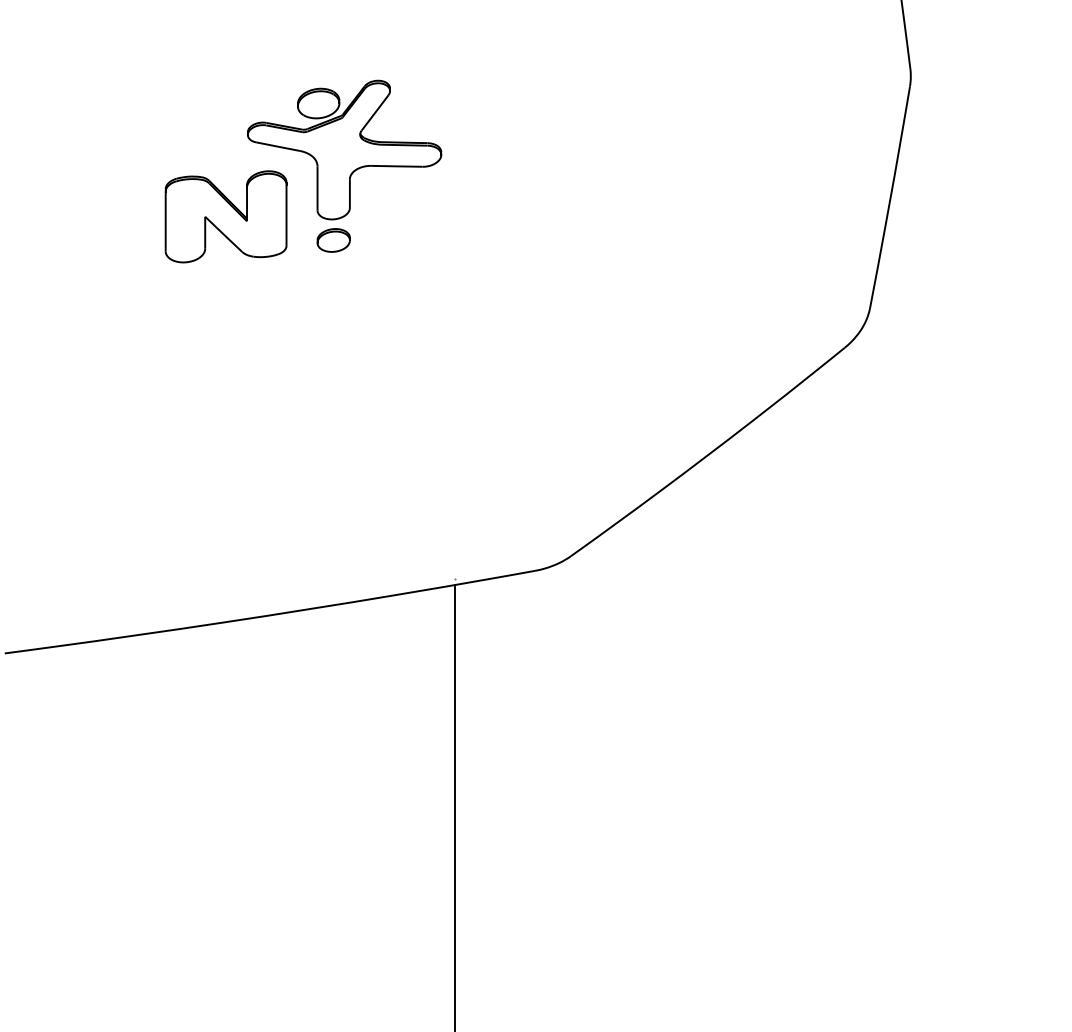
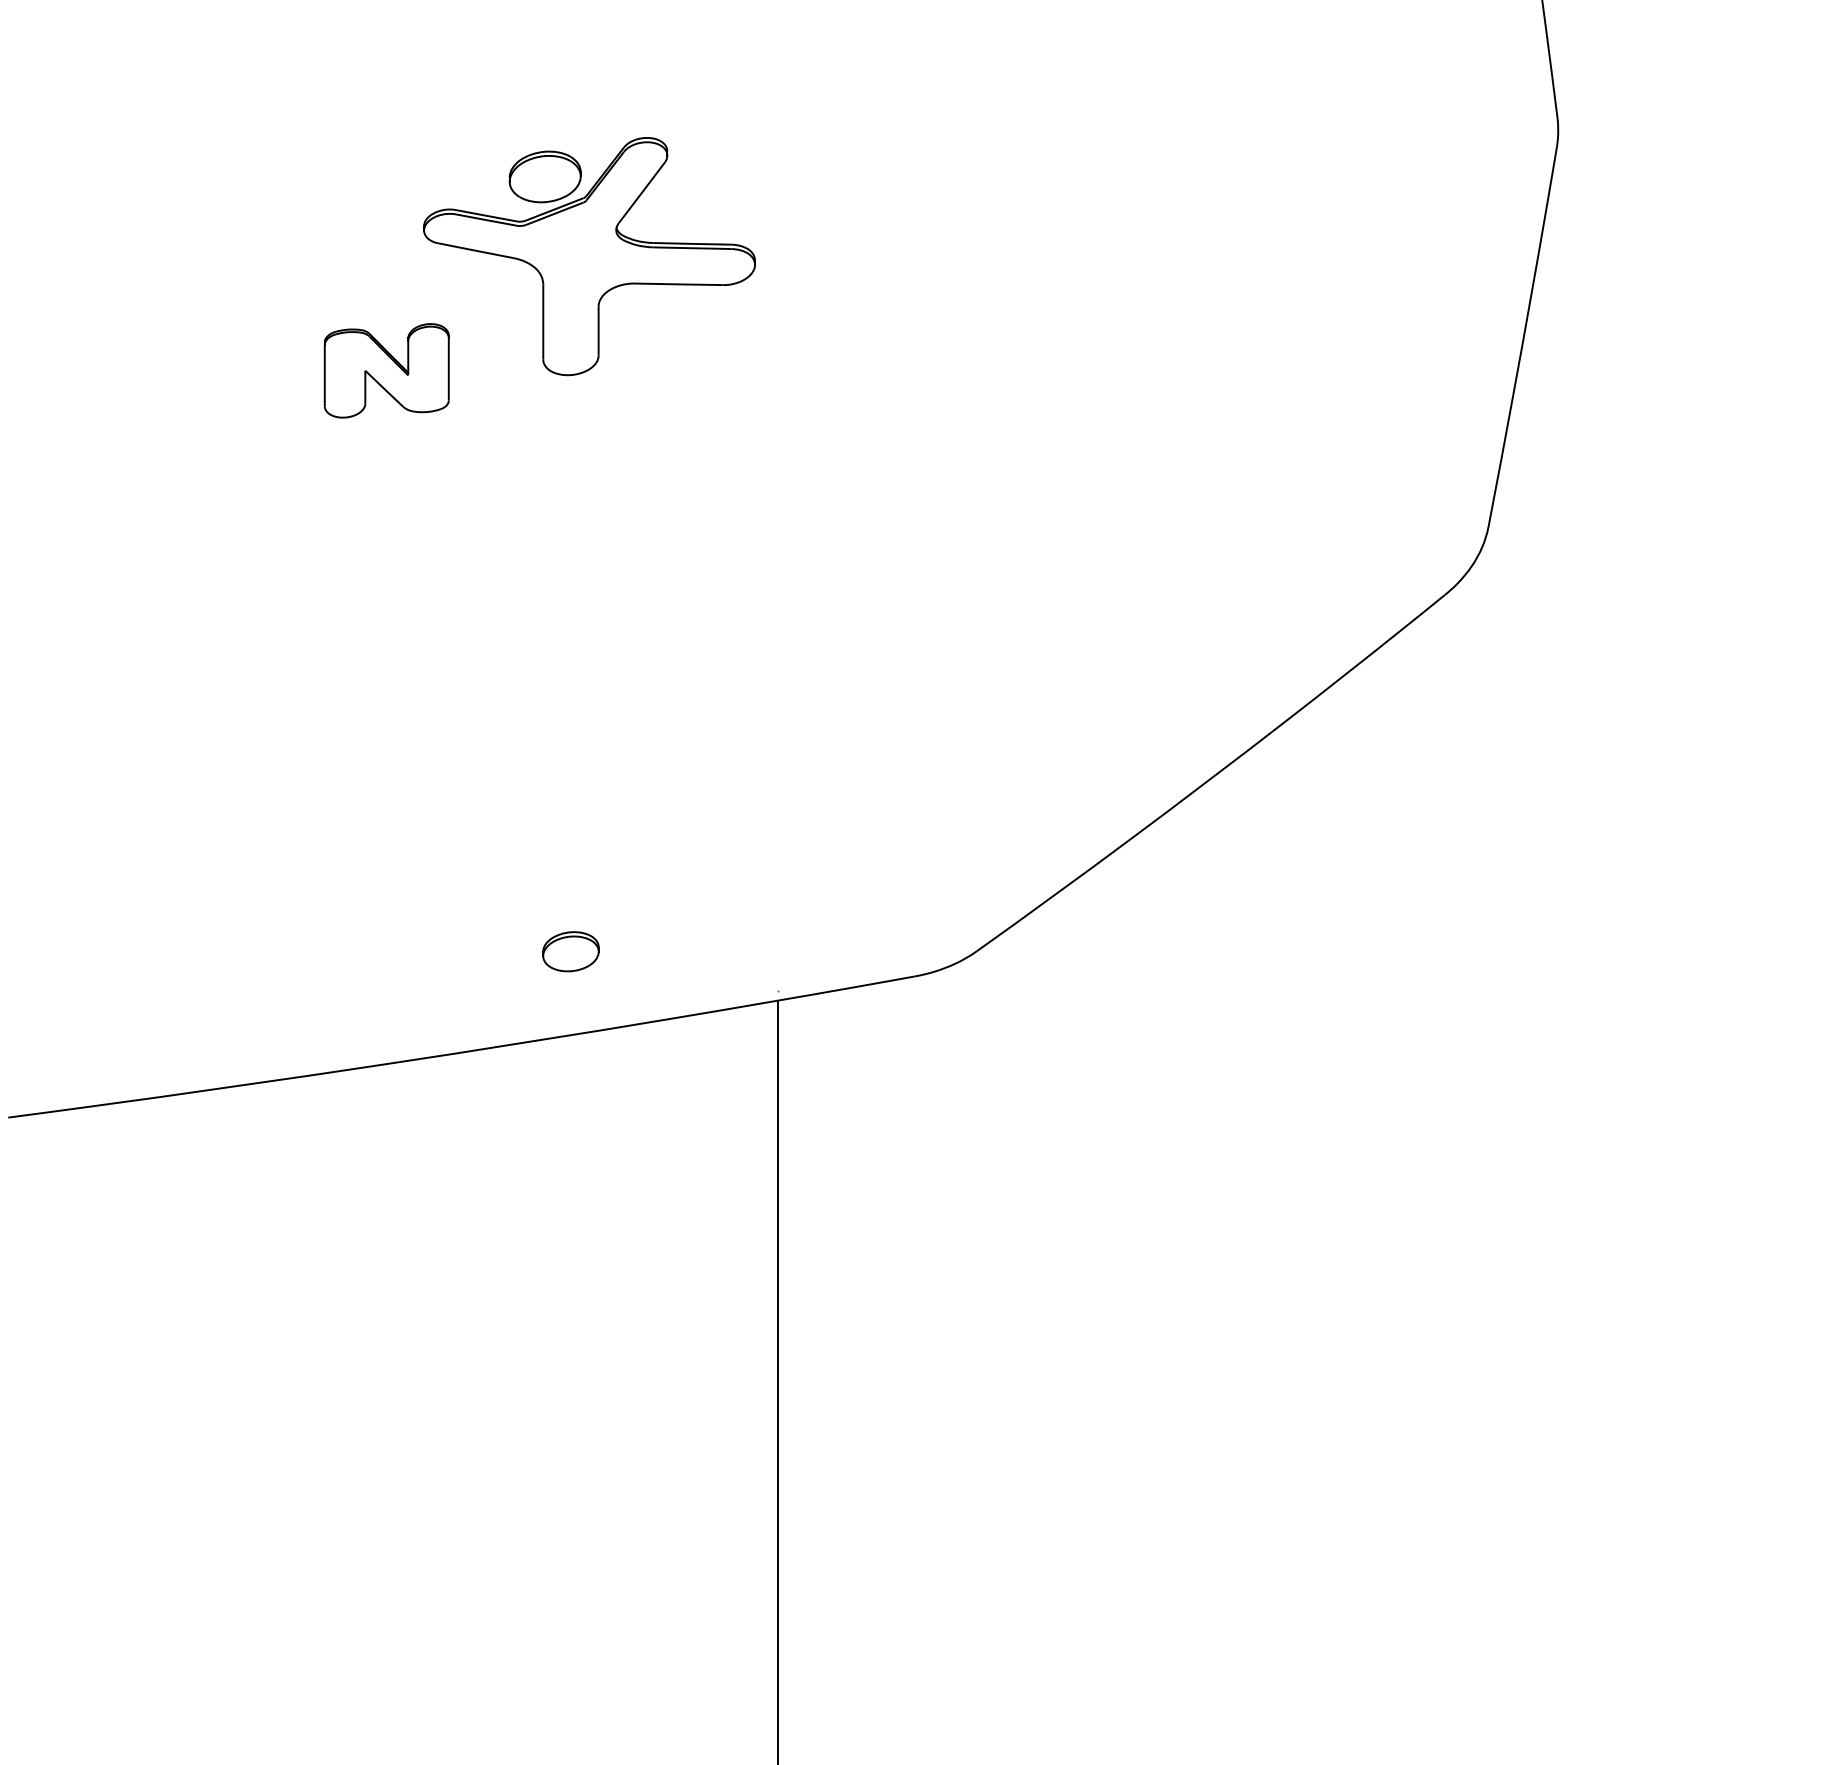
part: (225, 216) -> (385, 370), size x0.6
part: (333, 240) -> (570, 951), moved

